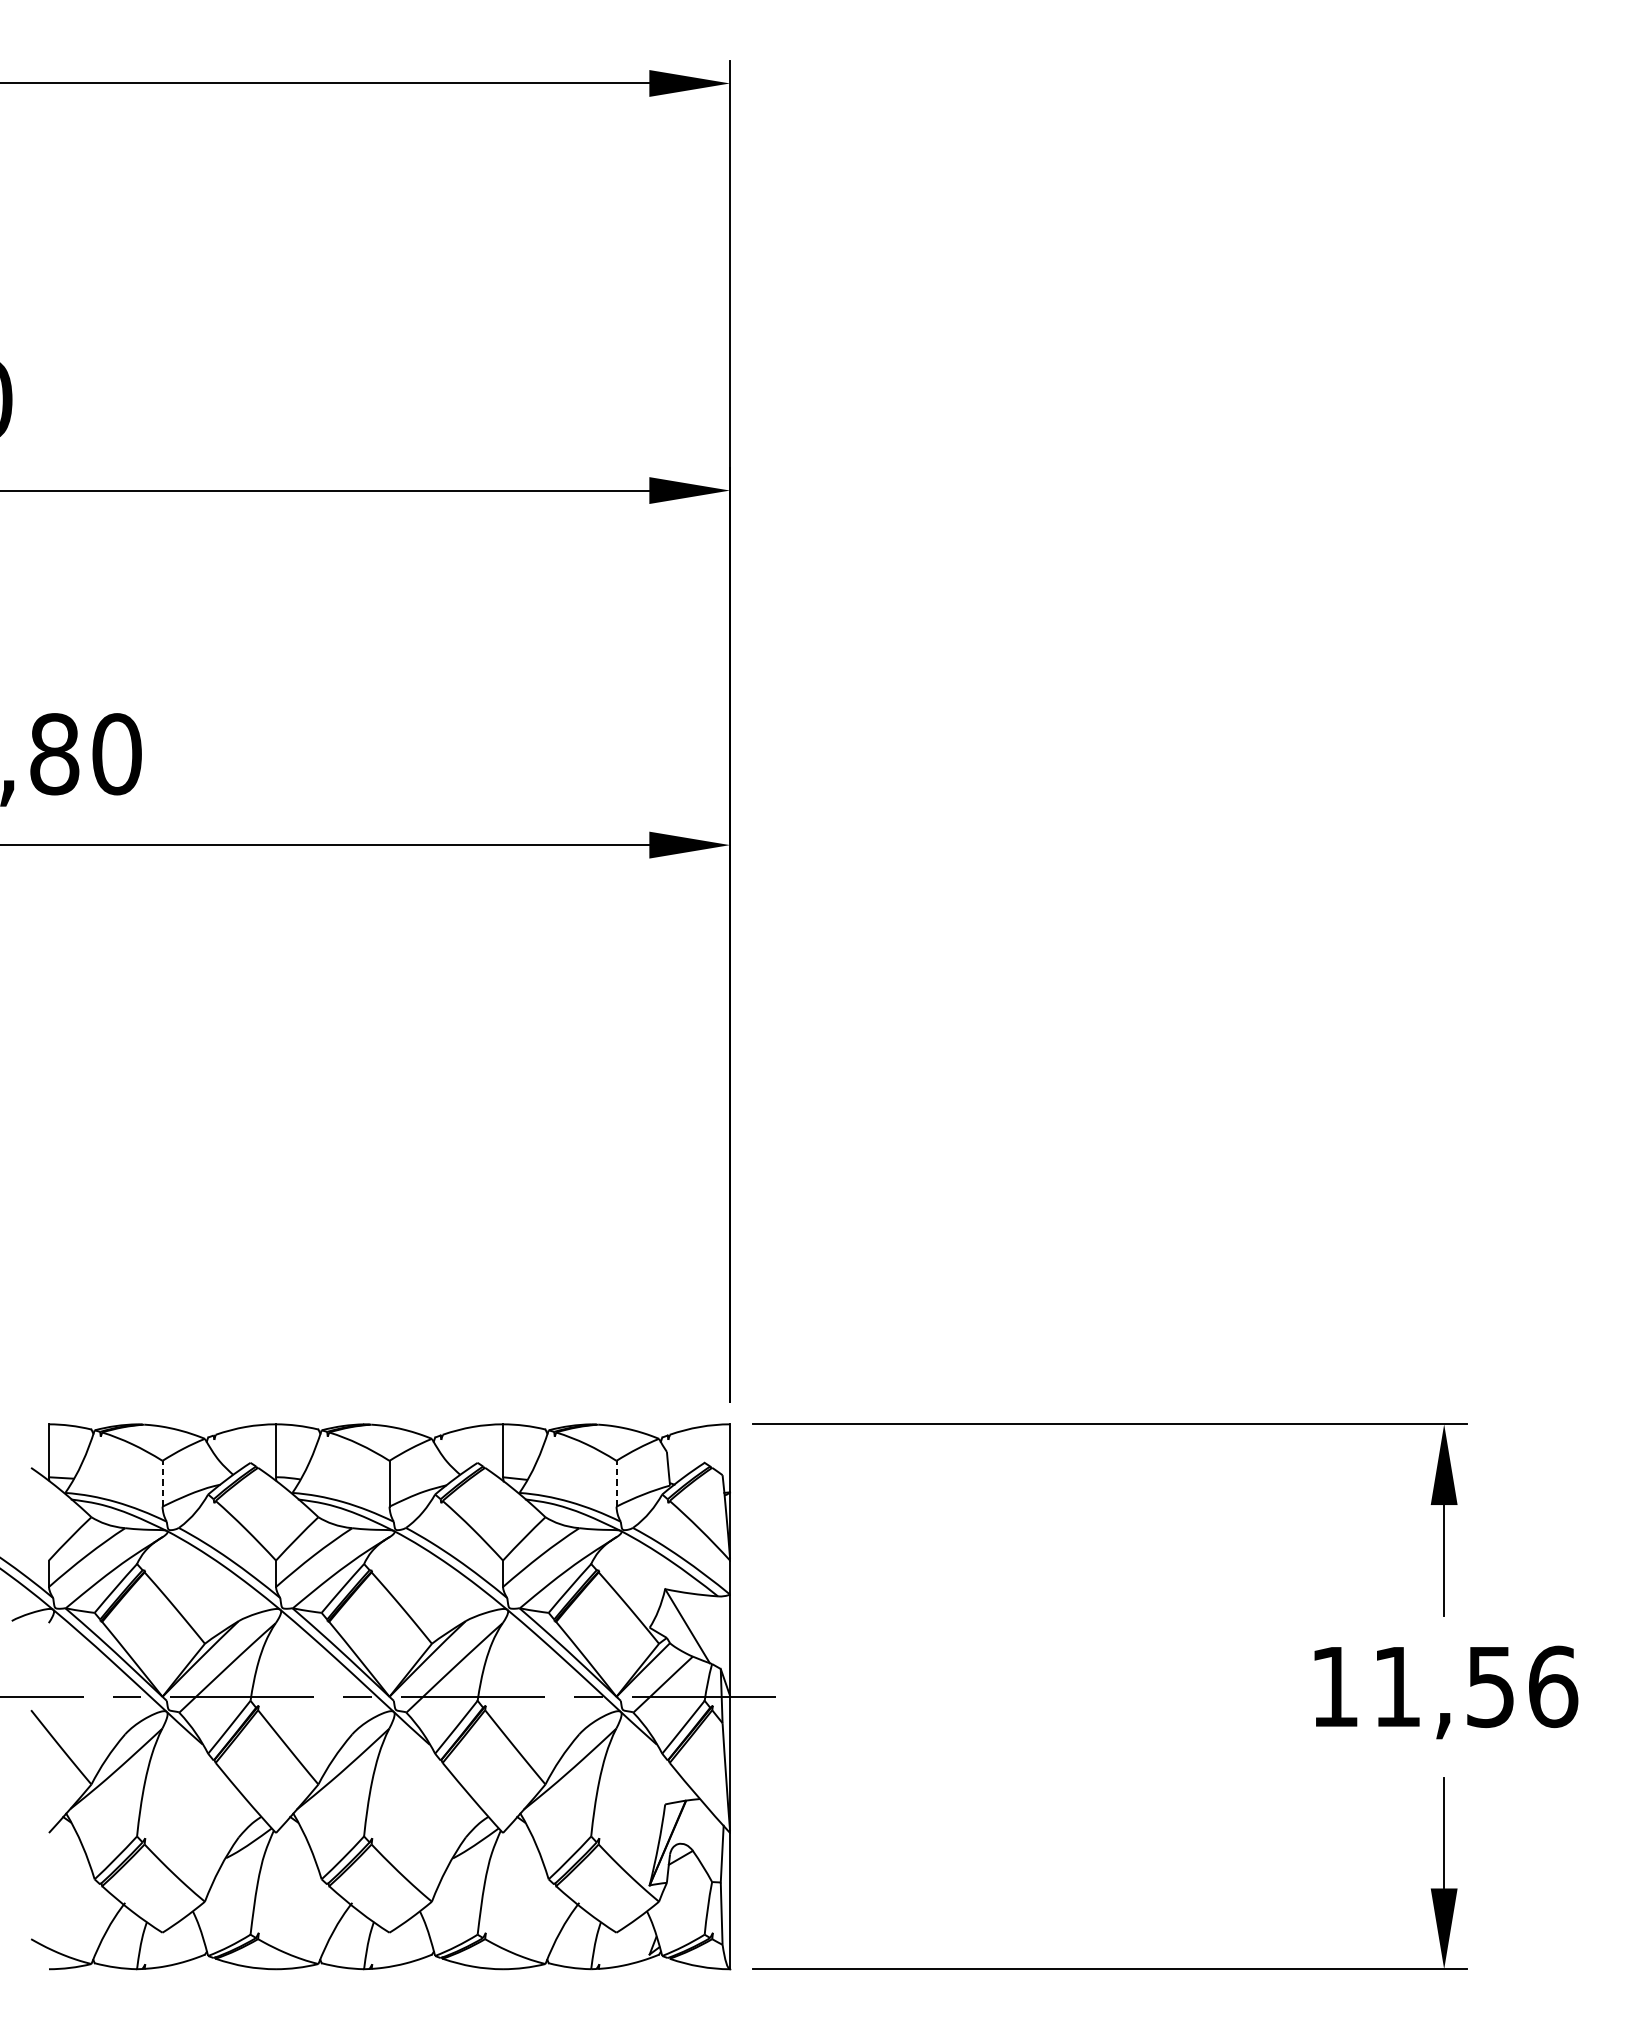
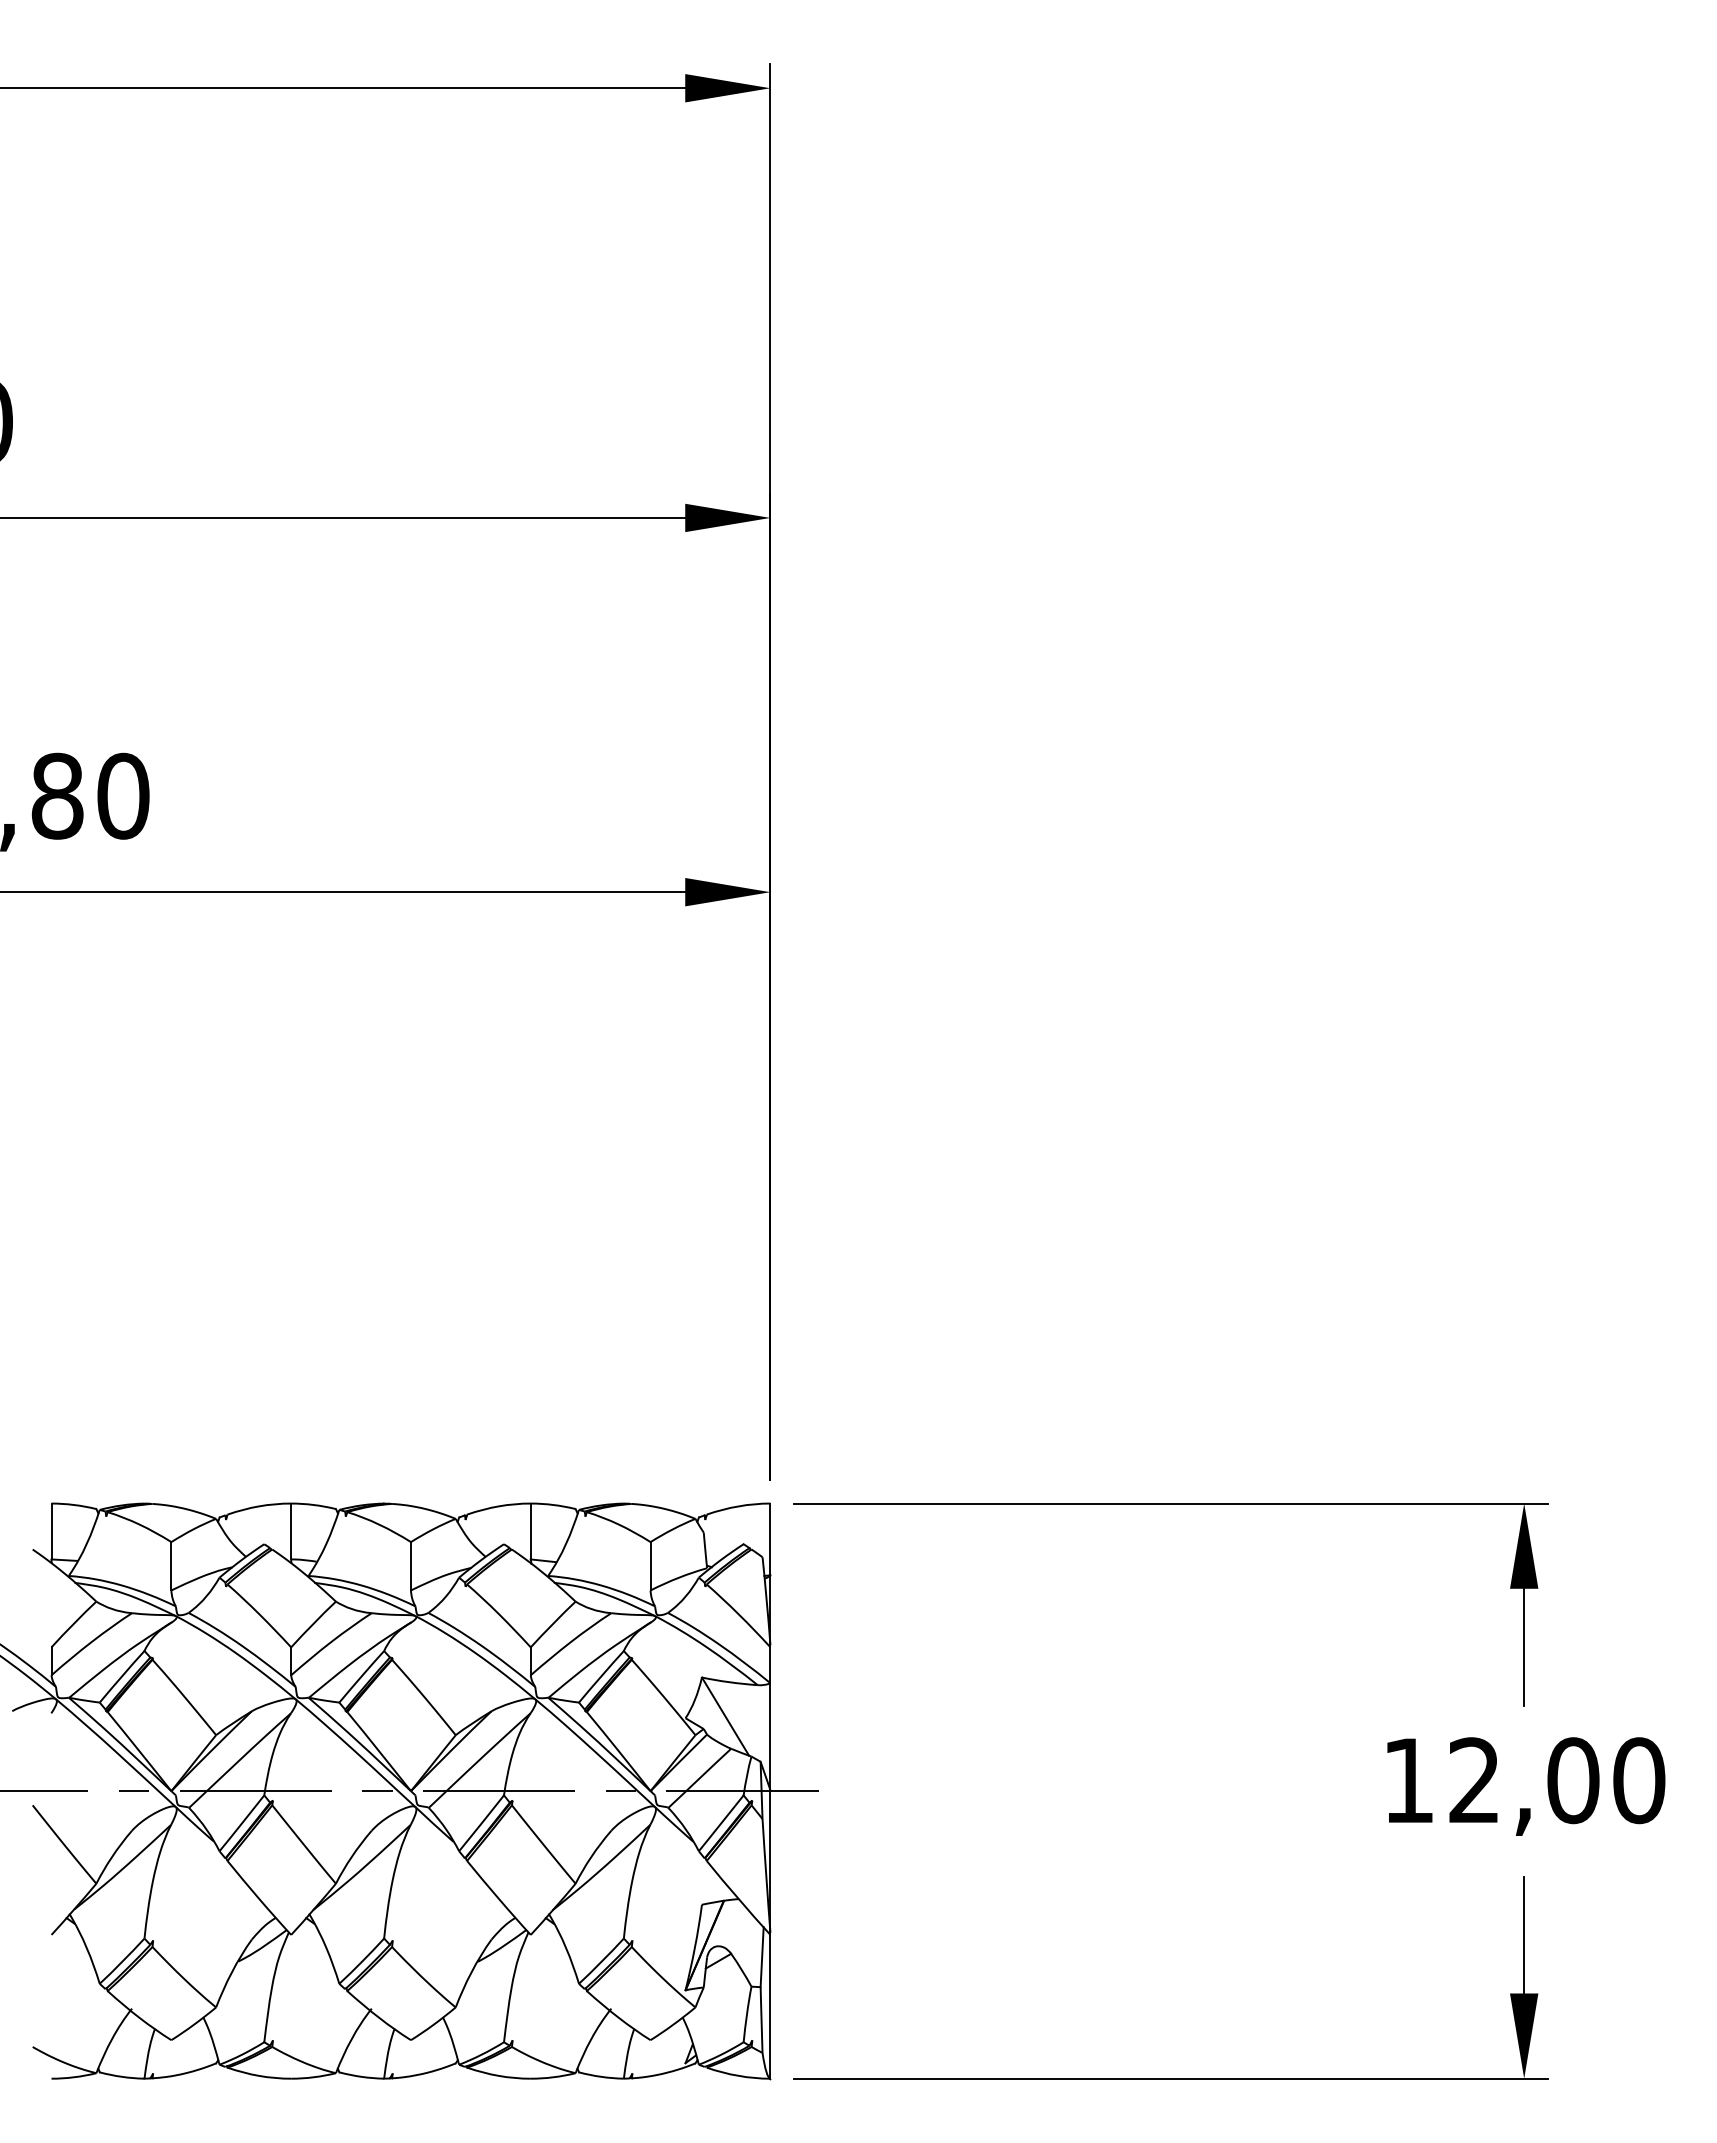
line: (162, 1483) -> (171, 1565), dashed -> solid
line: (616, 1483) -> (650, 1565), dashed -> solid
text: (1475, 1686) -> (1557, 1780), 11,56 -> 12,00

